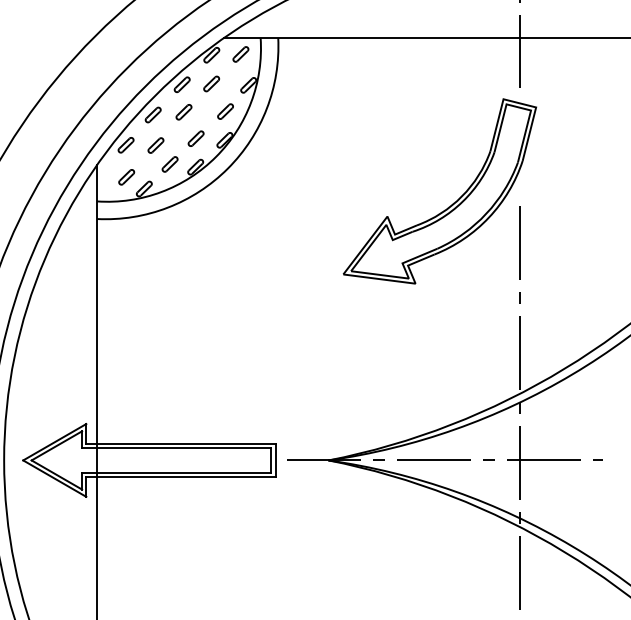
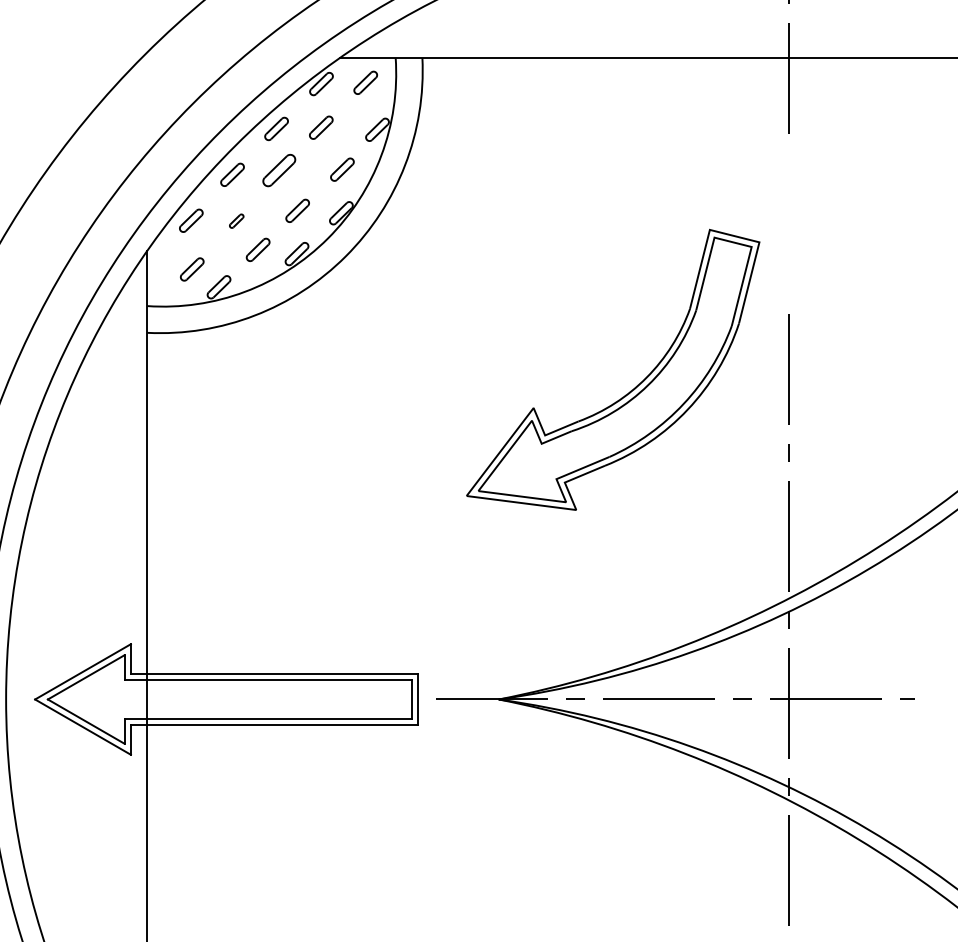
part: (183, 112) -> (278, 171), size x1.4
part: (155, 145) -> (235, 221), size x0.6
part: (448, 206) -> (626, 392), moved

